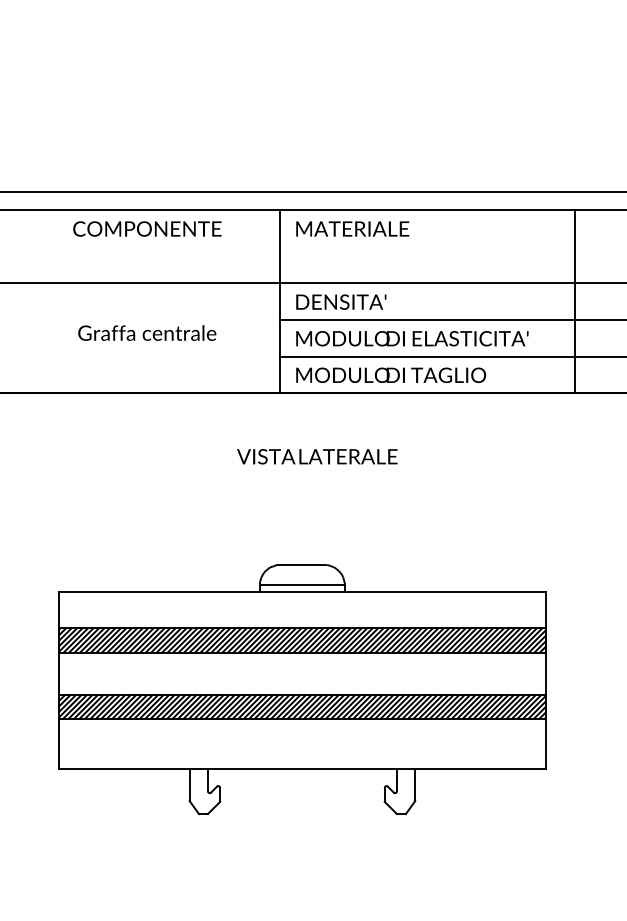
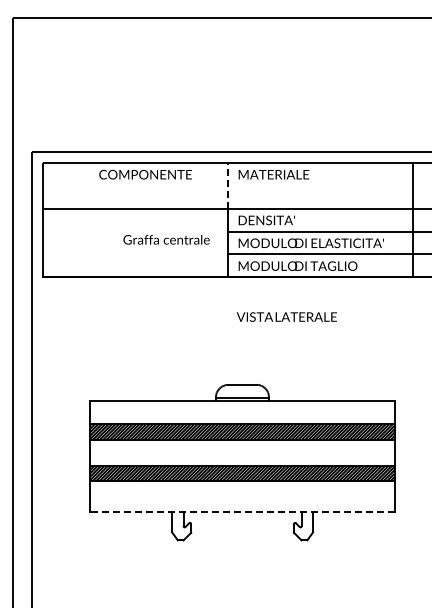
line: (279, 246) -> (228, 185), solid -> dashed
text: (147, 332) -> (166, 239), moved
text: (316, 455) -> (286, 316), moved
line: (302, 769) -> (242, 512), solid -> dashed

